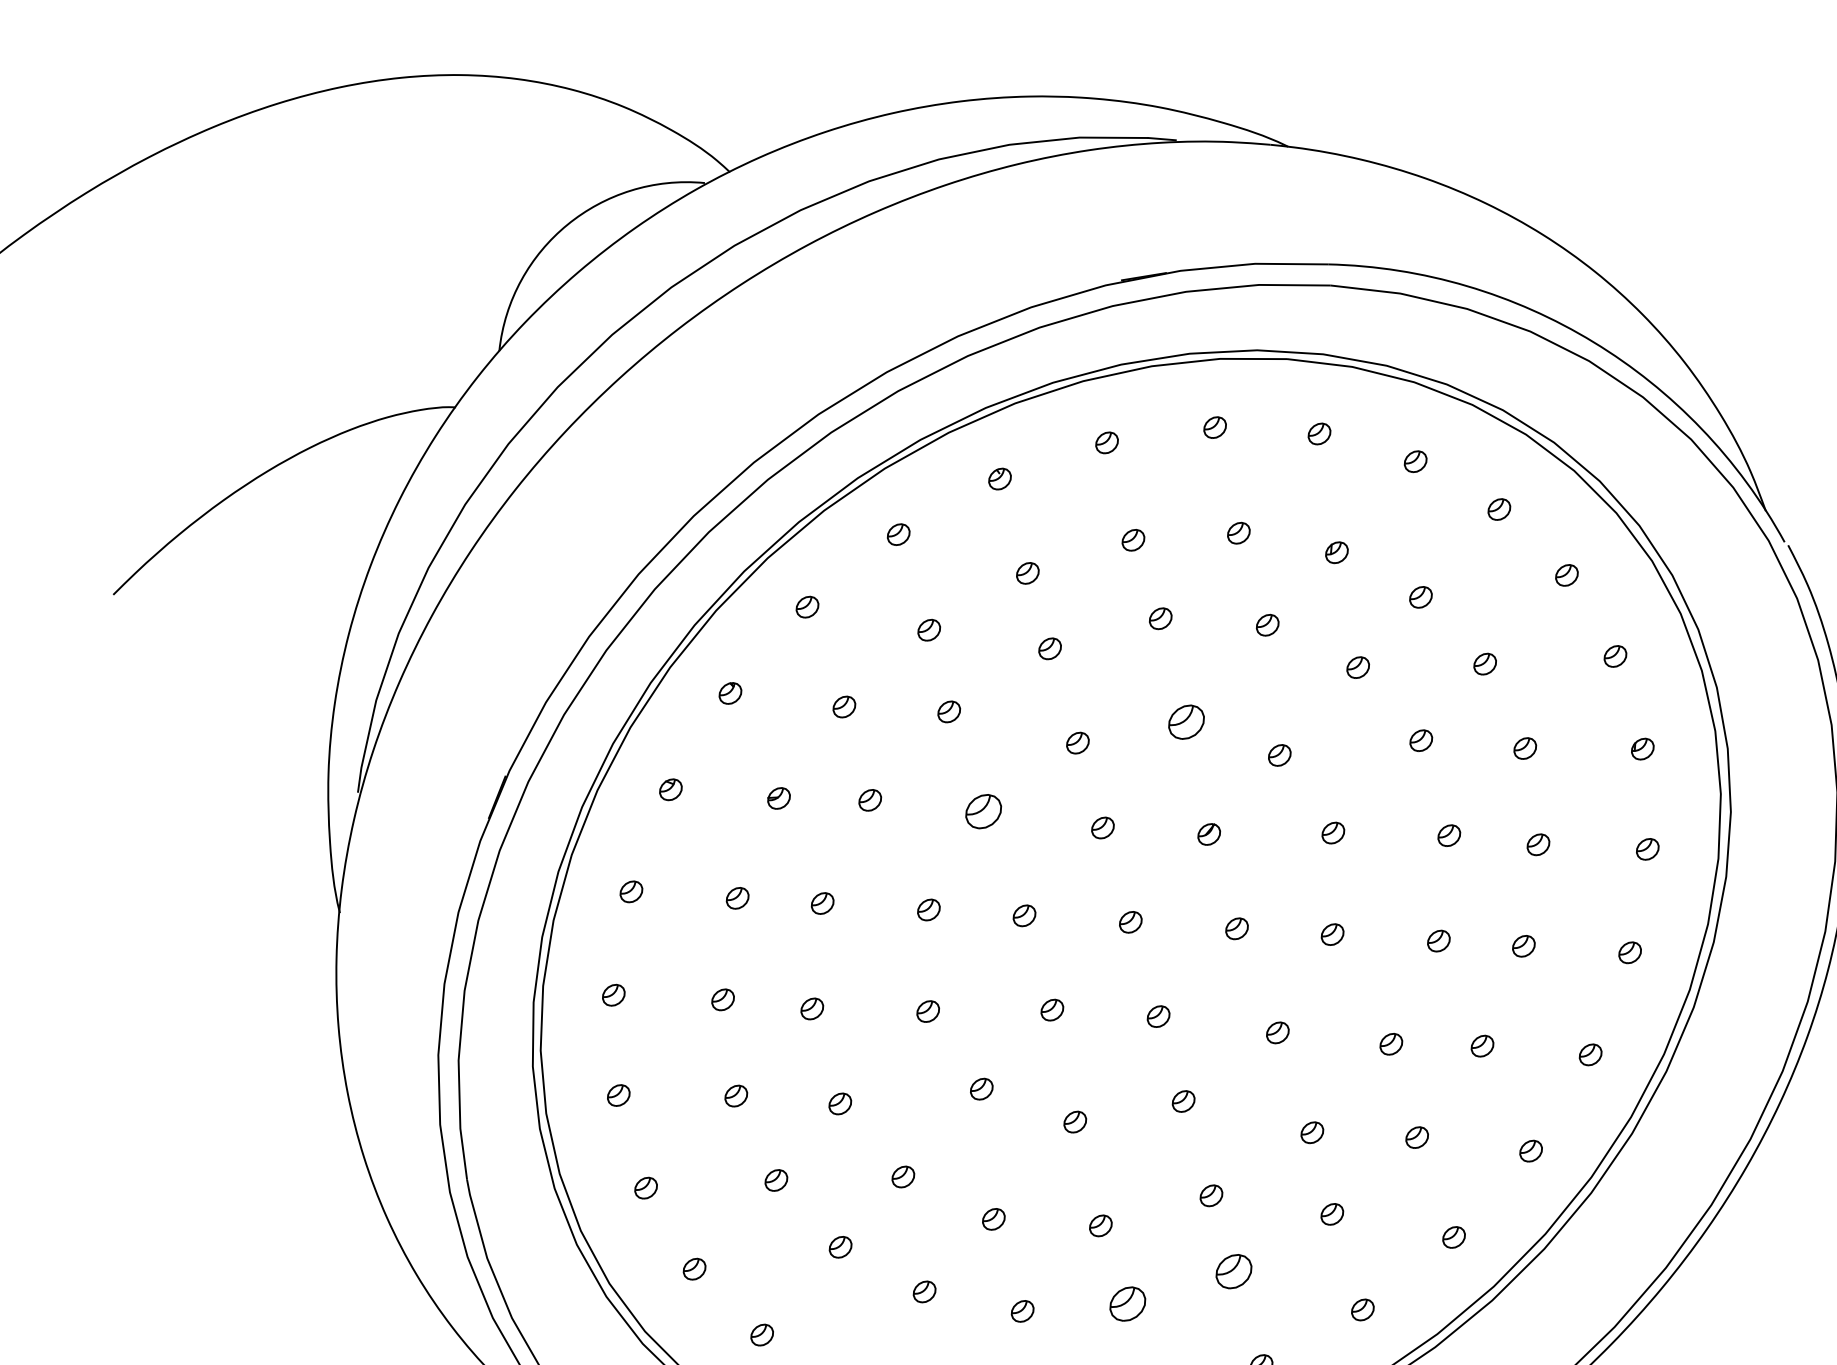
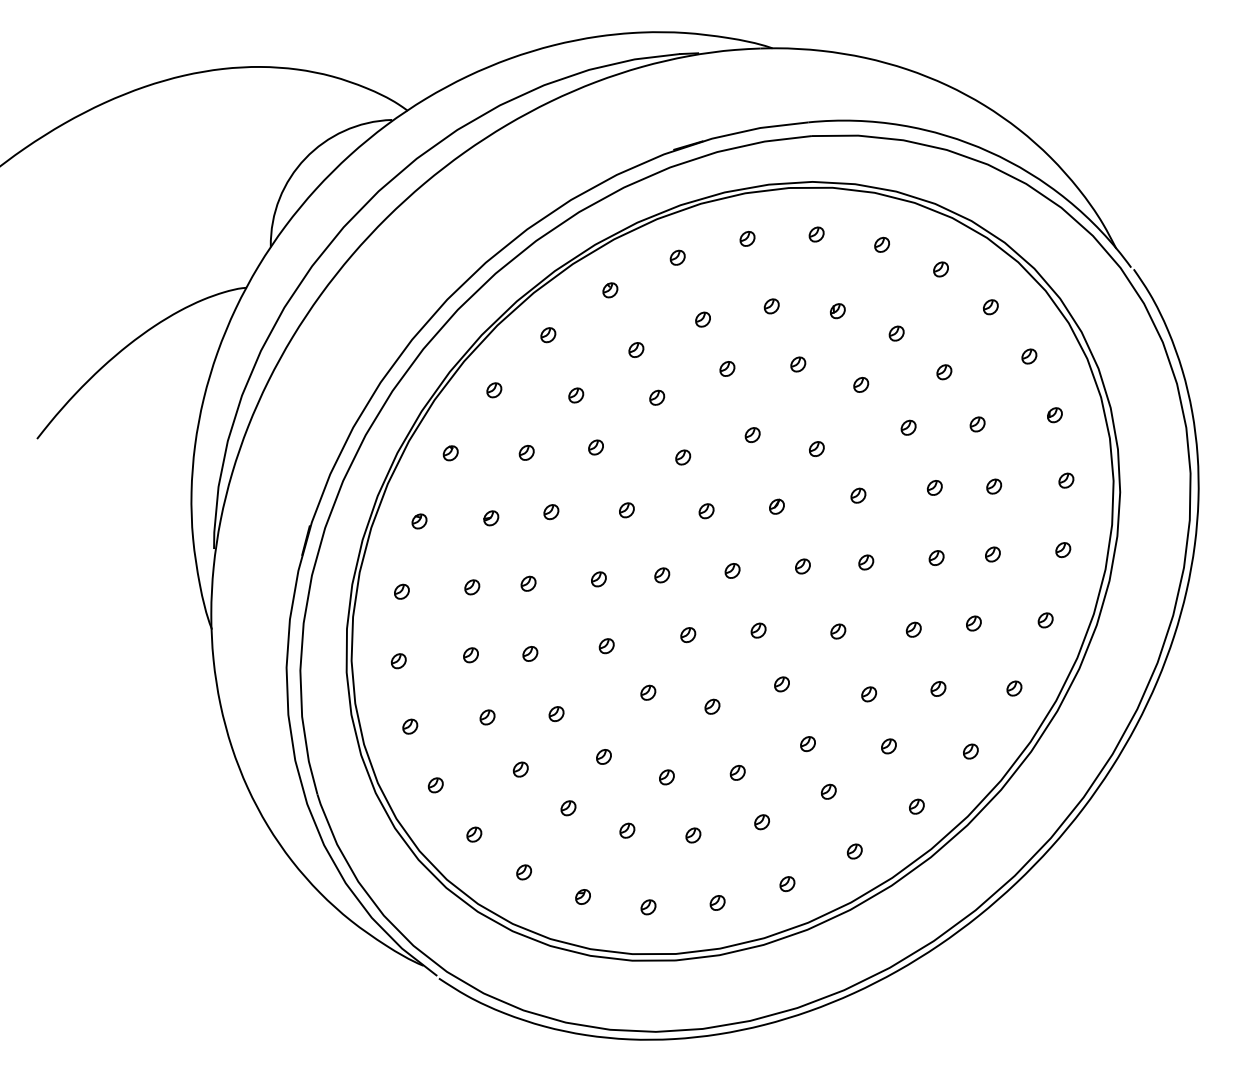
part: (1185, 723) -> (752, 435), size x0.62
part: (983, 811) -> (626, 510), size x0.62
part: (1233, 1270) -> (828, 791), size x0.62
part: (1128, 1304) -> (762, 822), size x0.62

